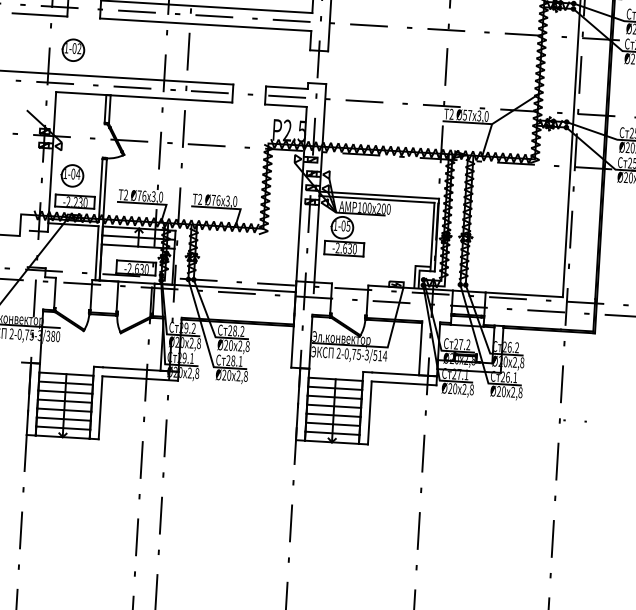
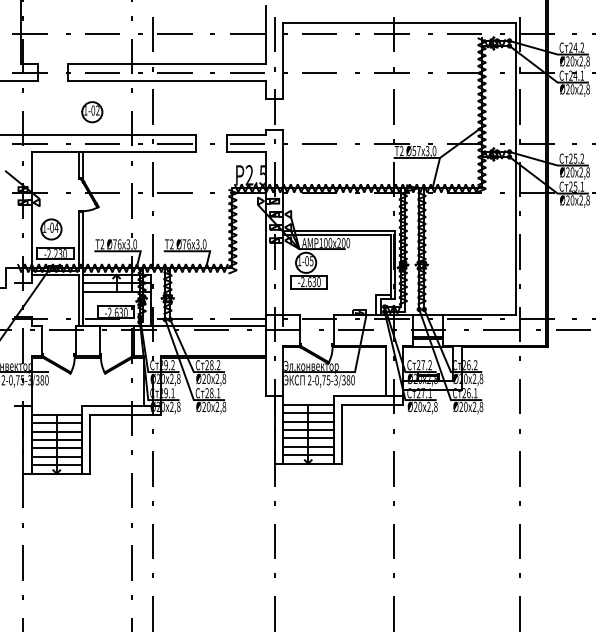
part: (73, 50) -> (92, 112), moved
text: (380, 356) -> (348, 380), 2-0,75-3/514 -> 2-0,75-3/380

